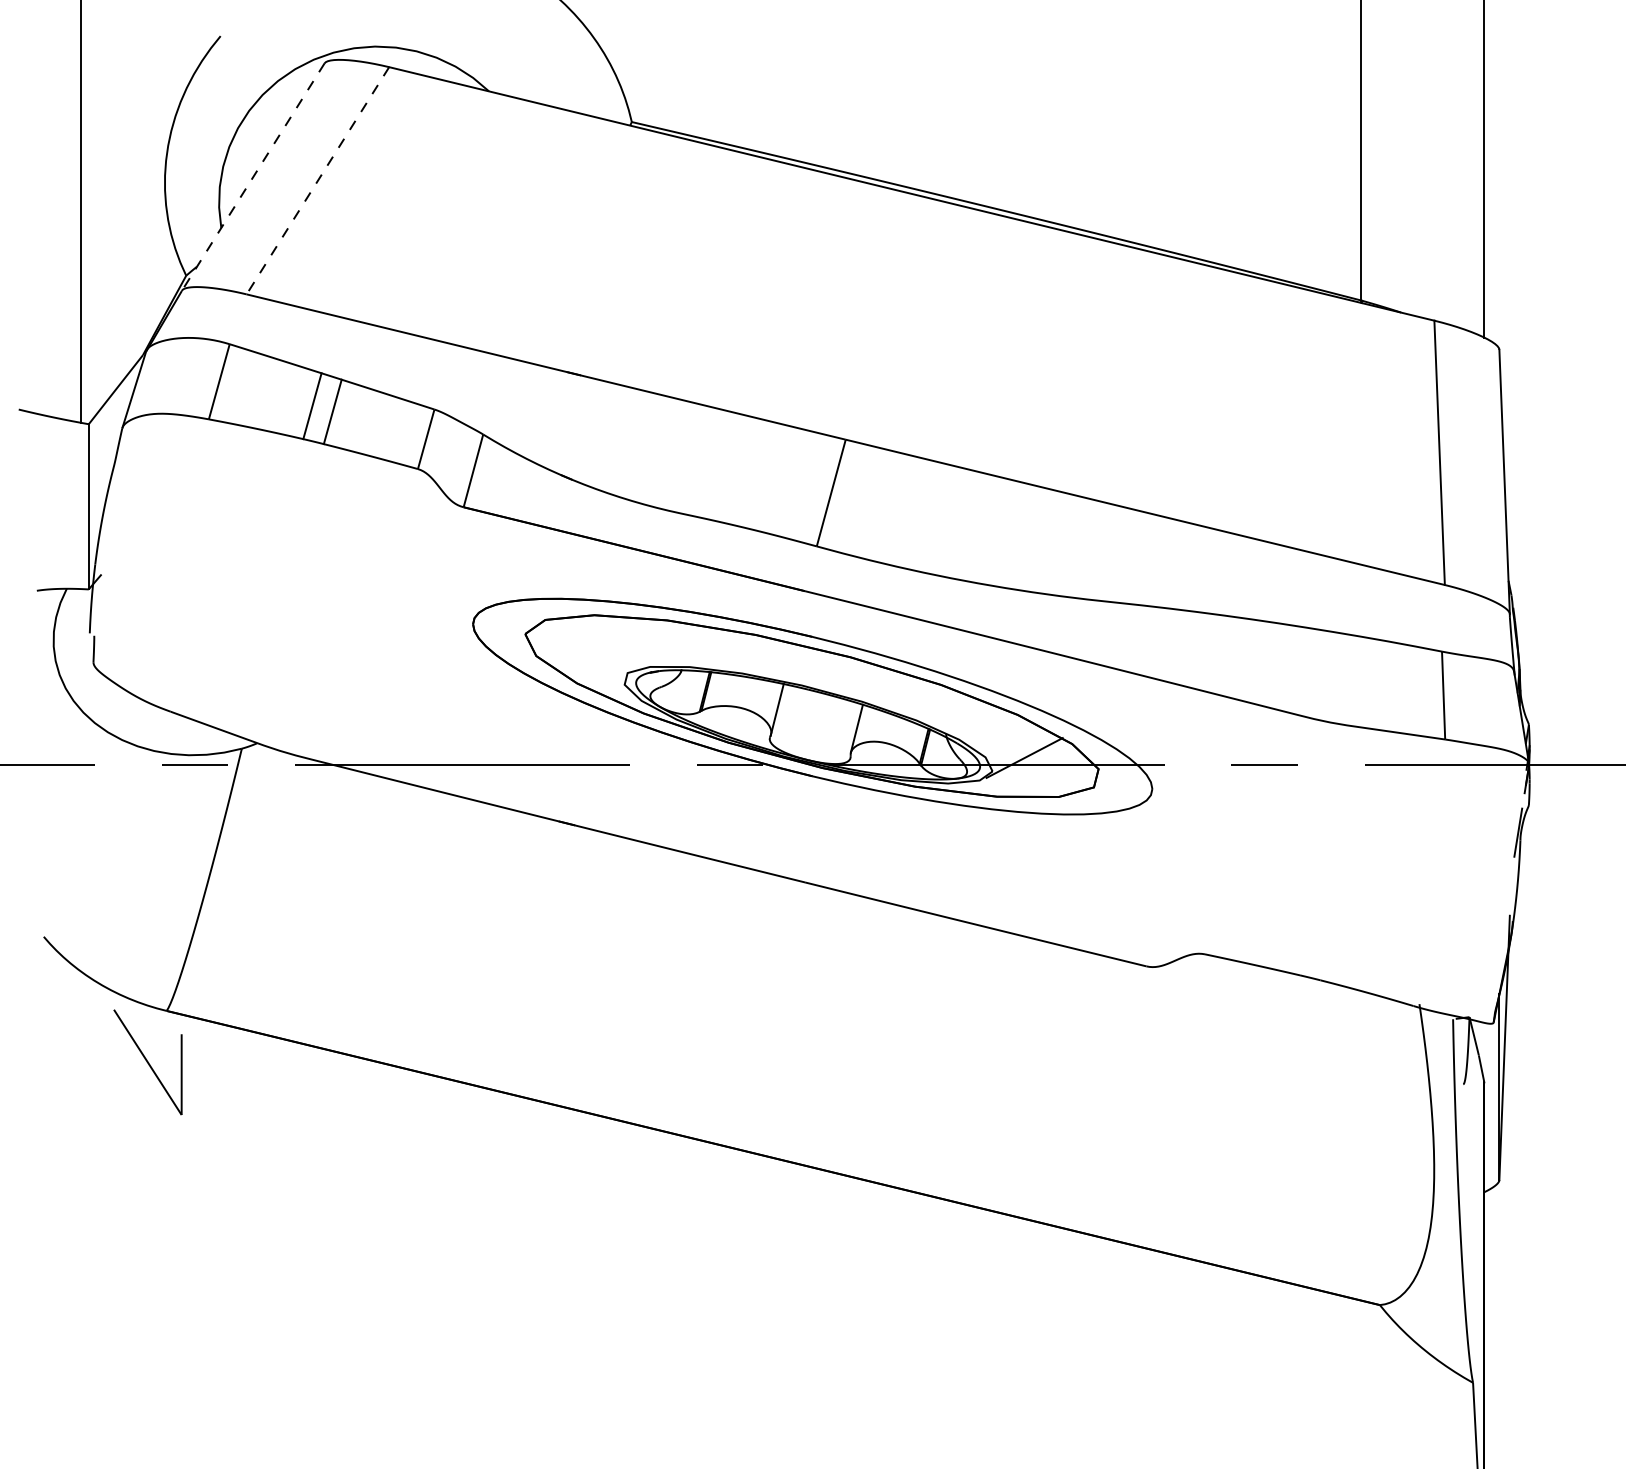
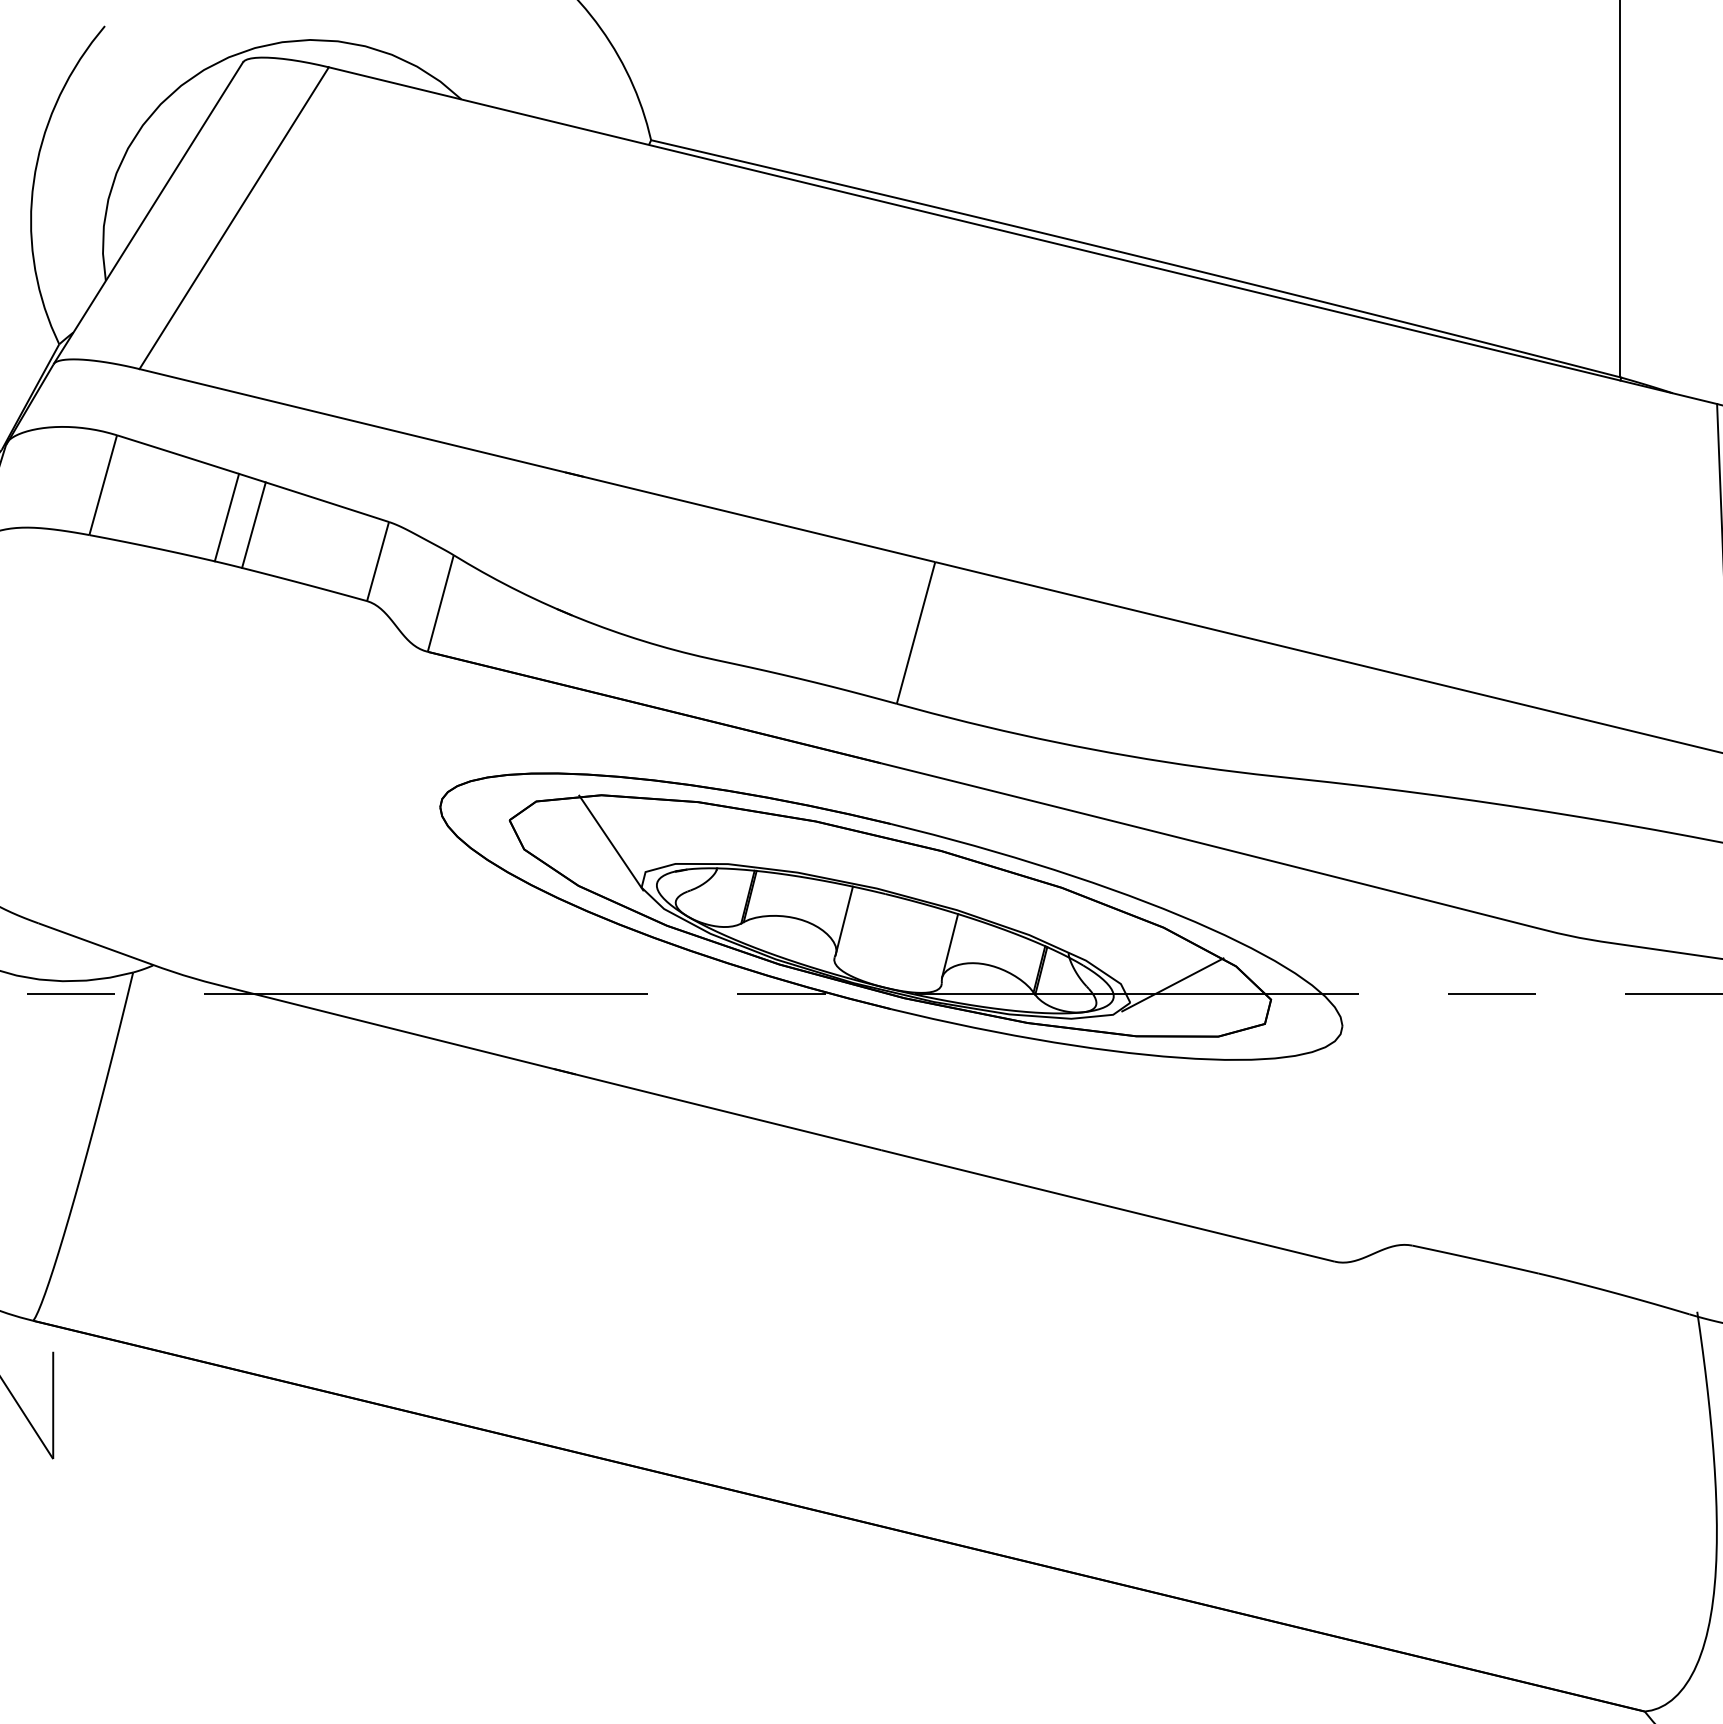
line: (253, 177) -> (148, 213), dashed -> solid
line: (317, 181) -> (233, 219), dashed -> solid
line: (601, 650) -> (610, 842), added

